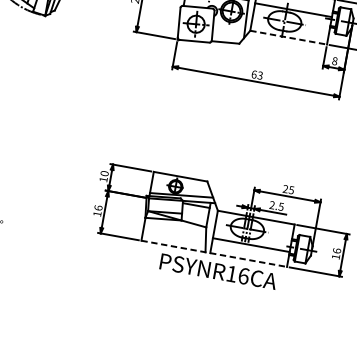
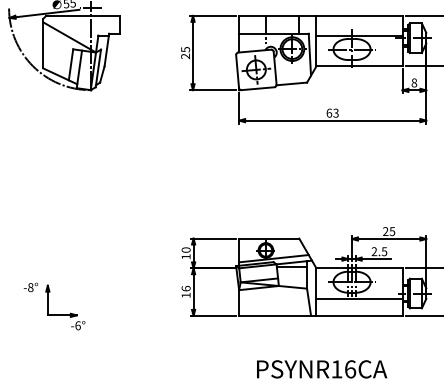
line: (288, 37) -> (359, 66), dashed -> solid
line: (213, 253) -> (320, 315), dashed -> solid
text: (218, 271) -> (322, 369), moved

